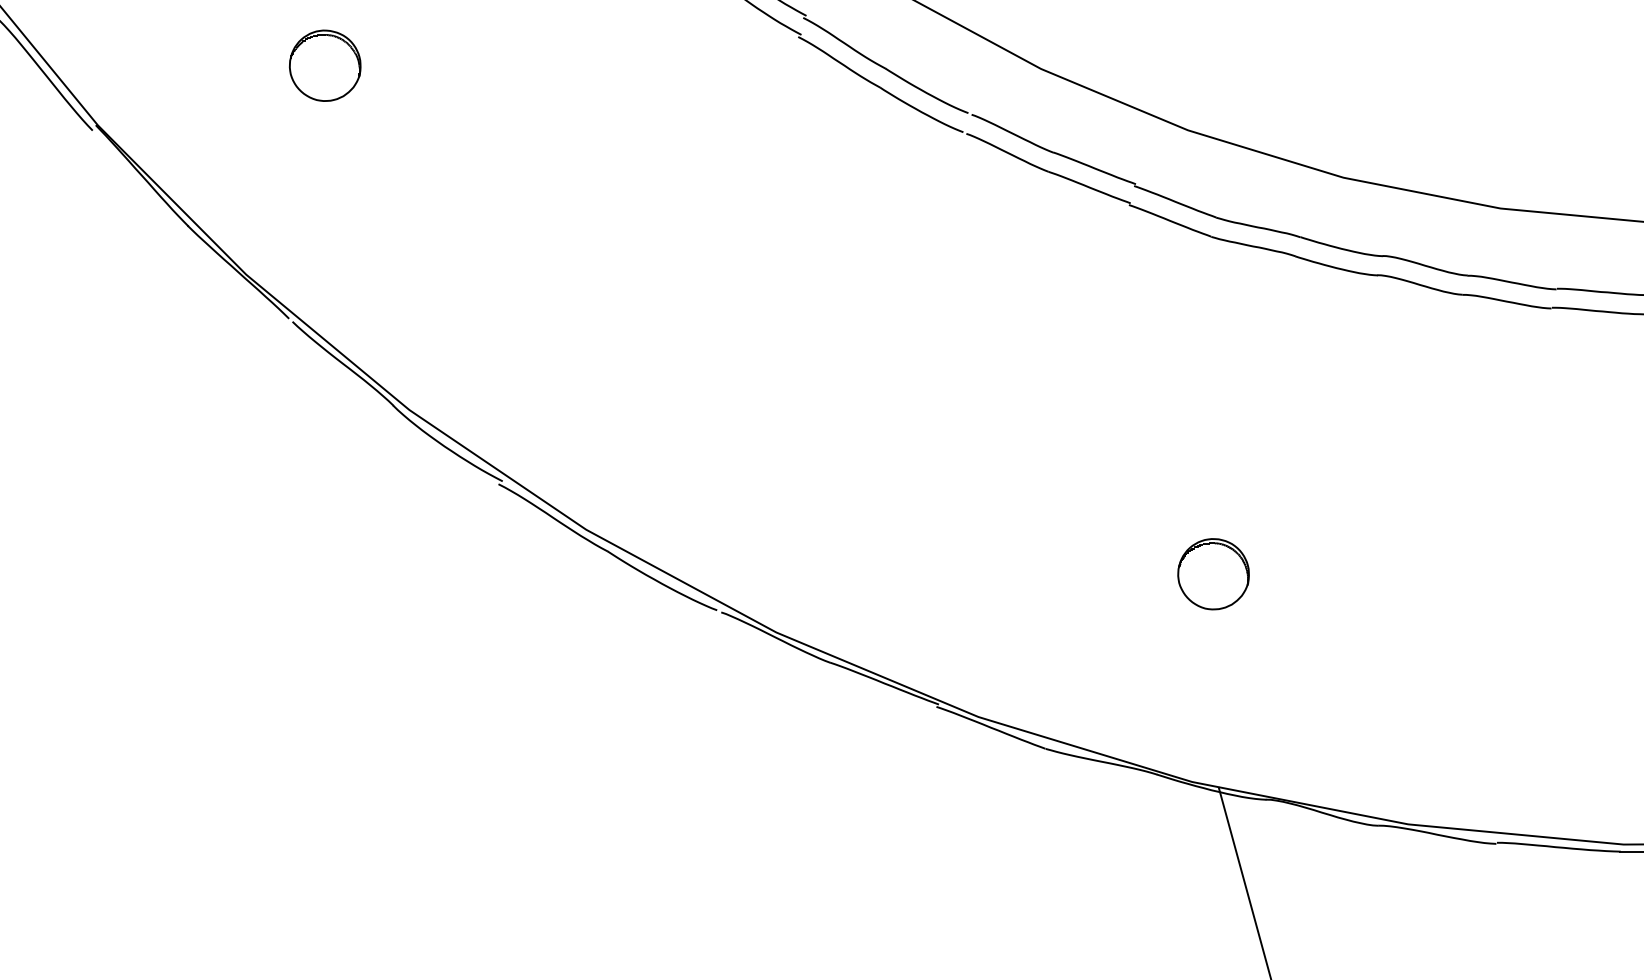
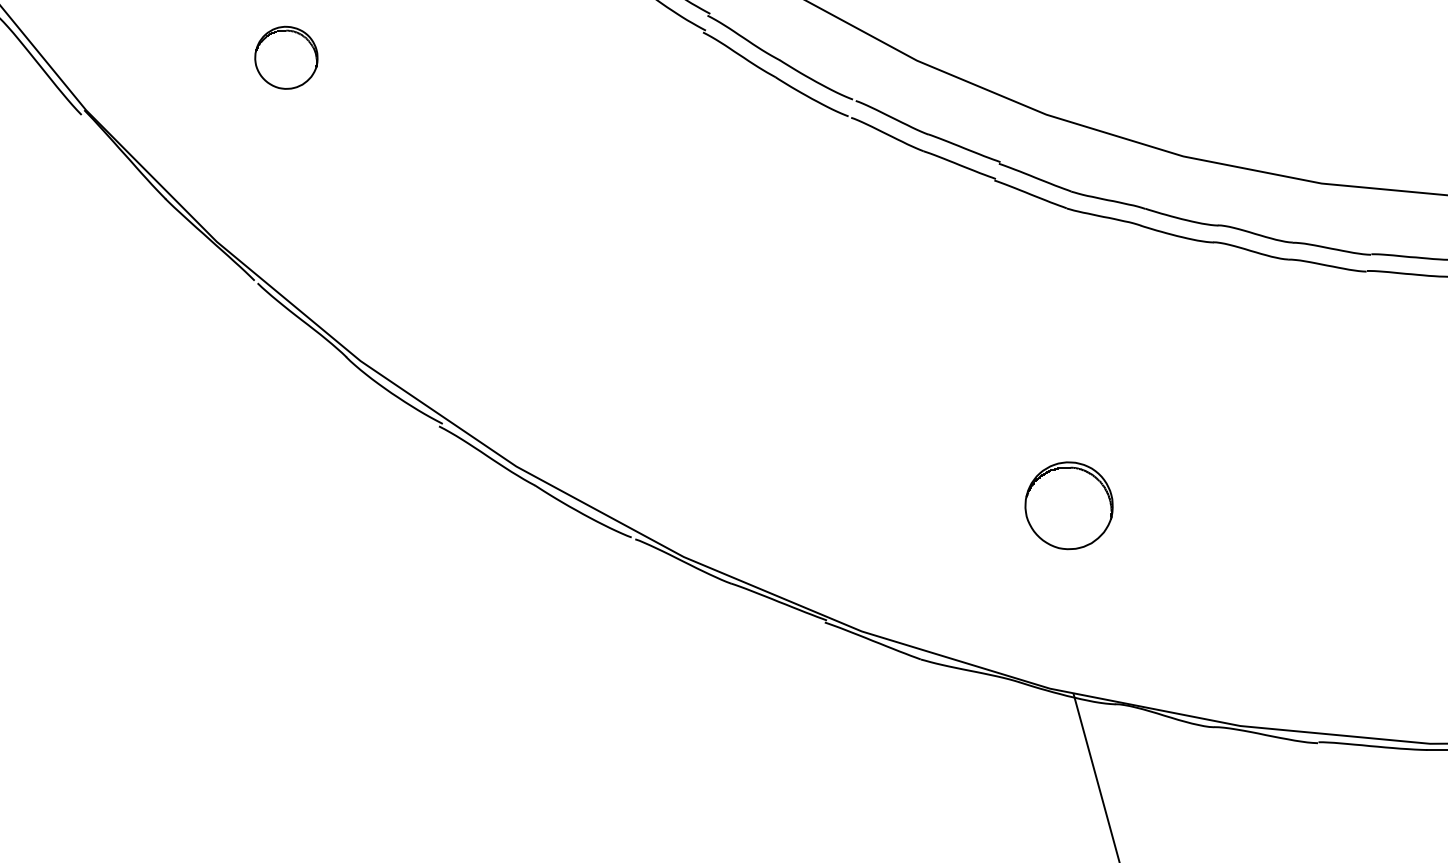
part: (1213, 574) -> (1068, 505), size x1.4

